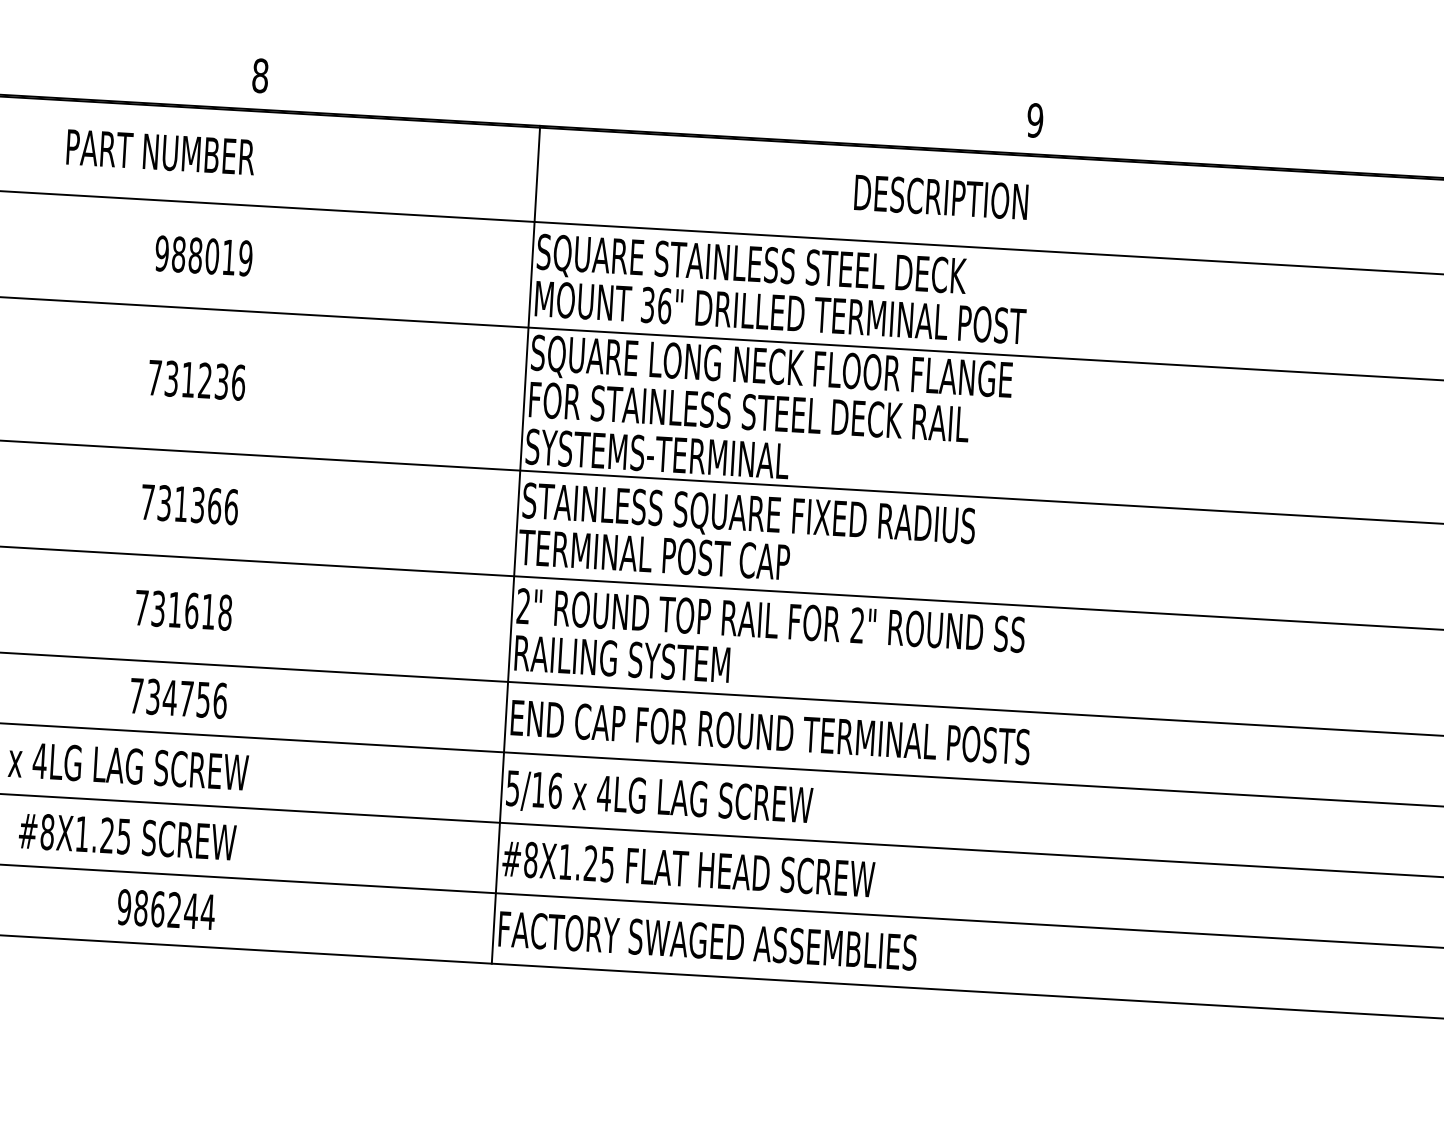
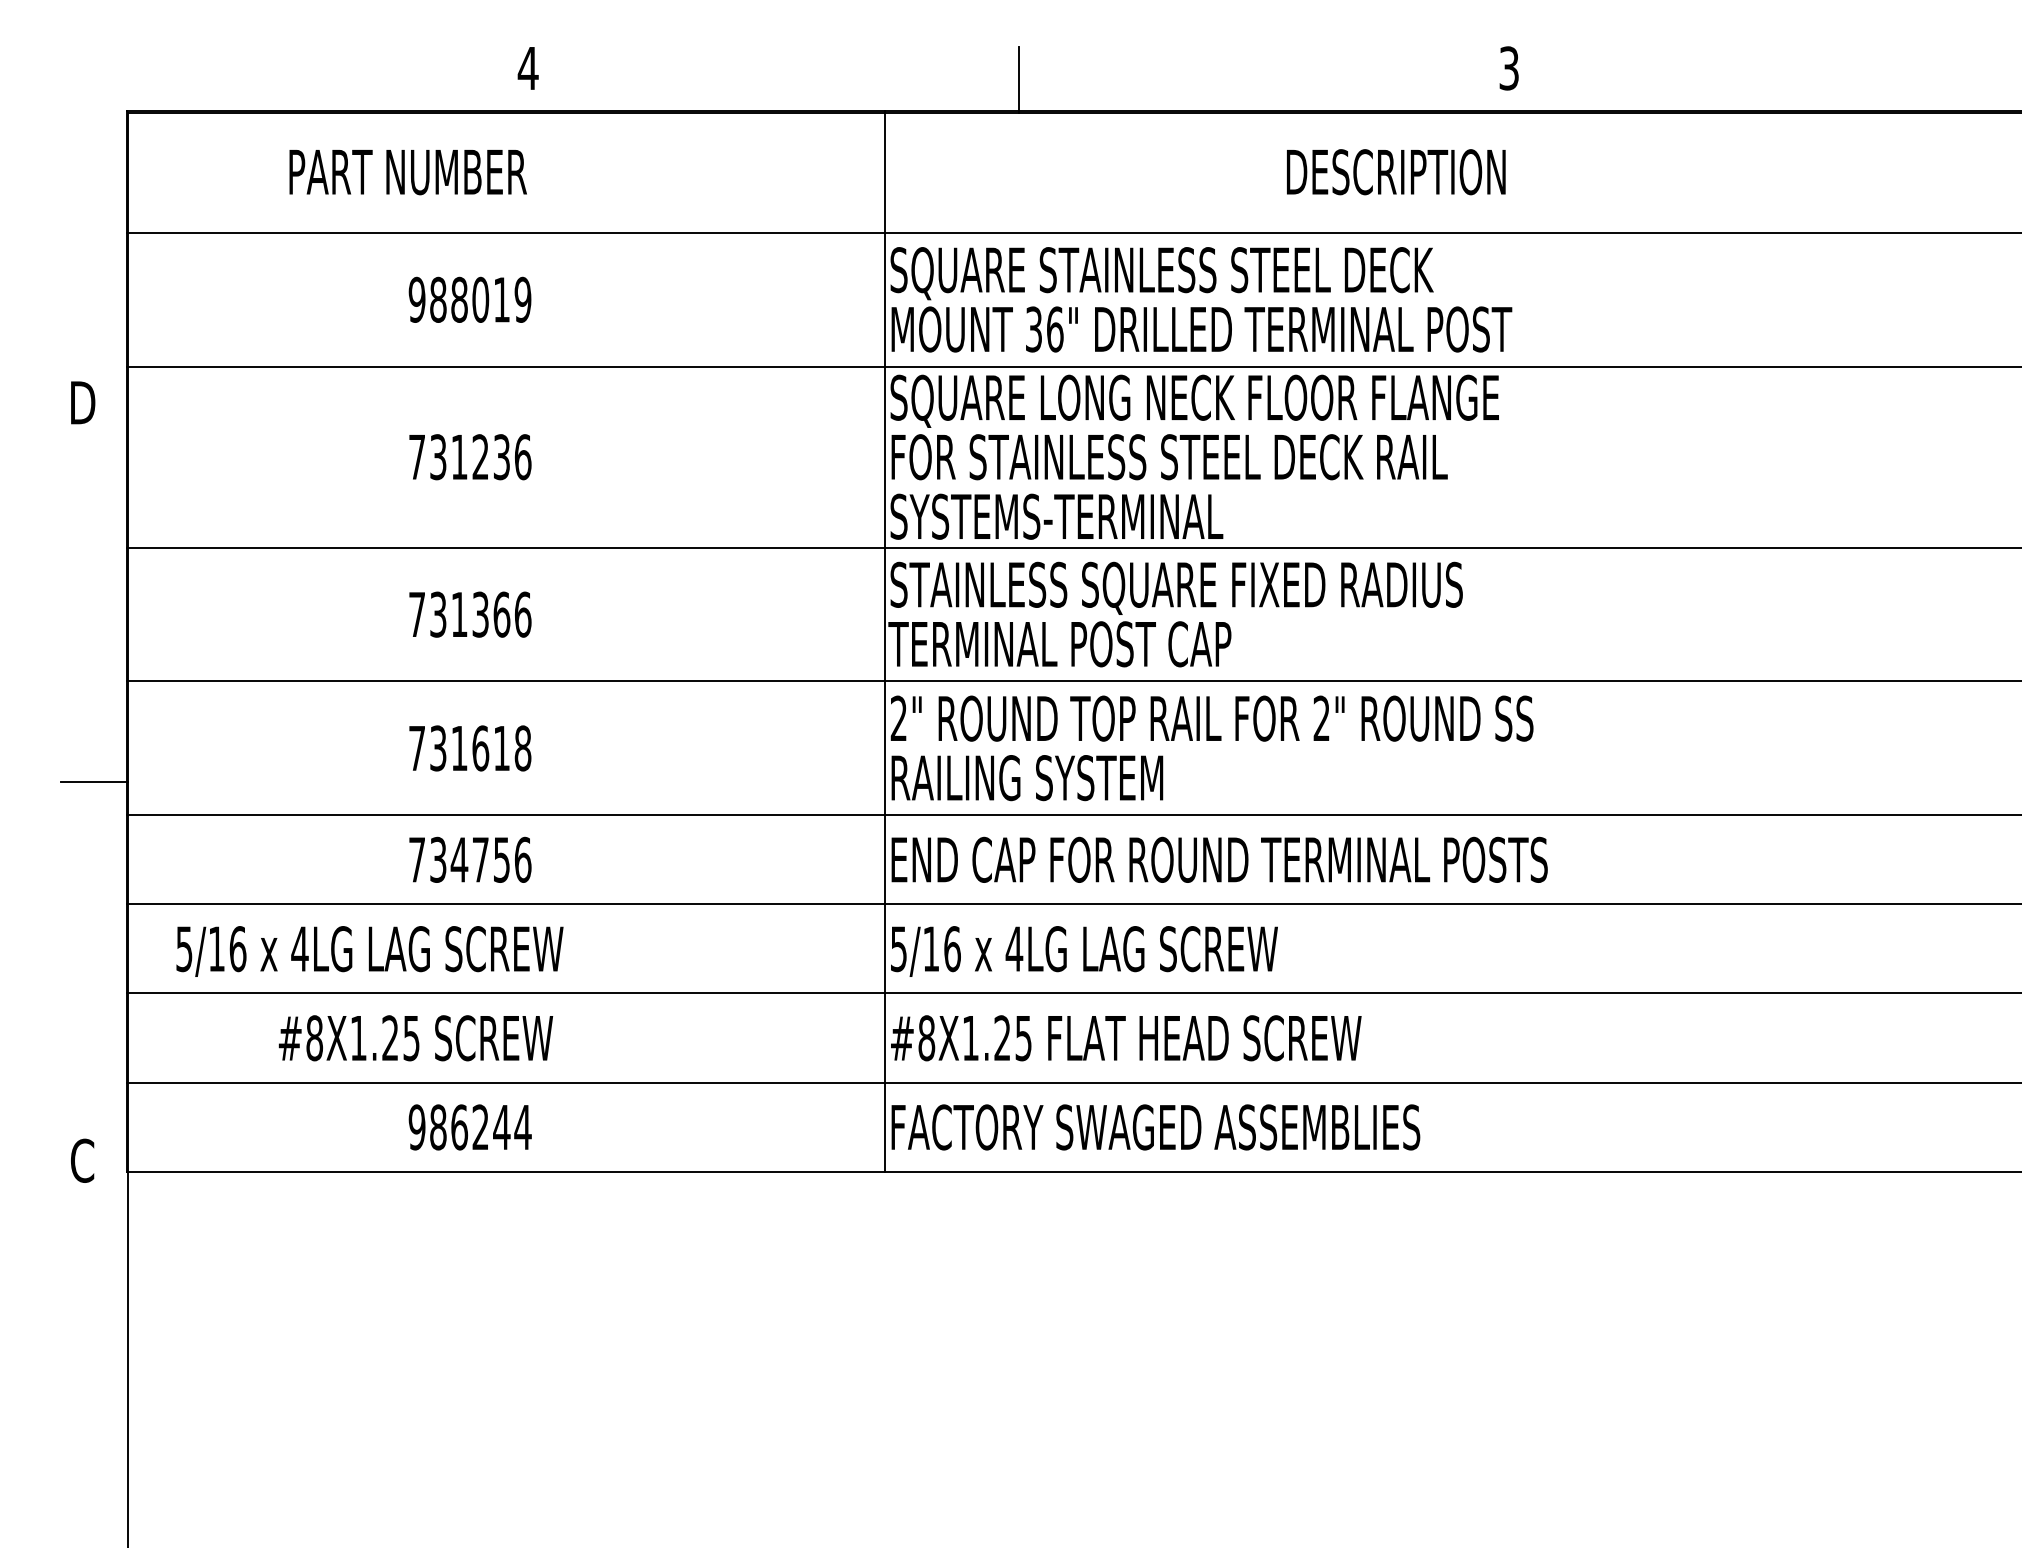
text: (259, 75) -> (527, 68), 8 -> 4
line: (647, 106) -> (1019, 79), added
text: (1035, 120) -> (1509, 68), 9 -> 3

